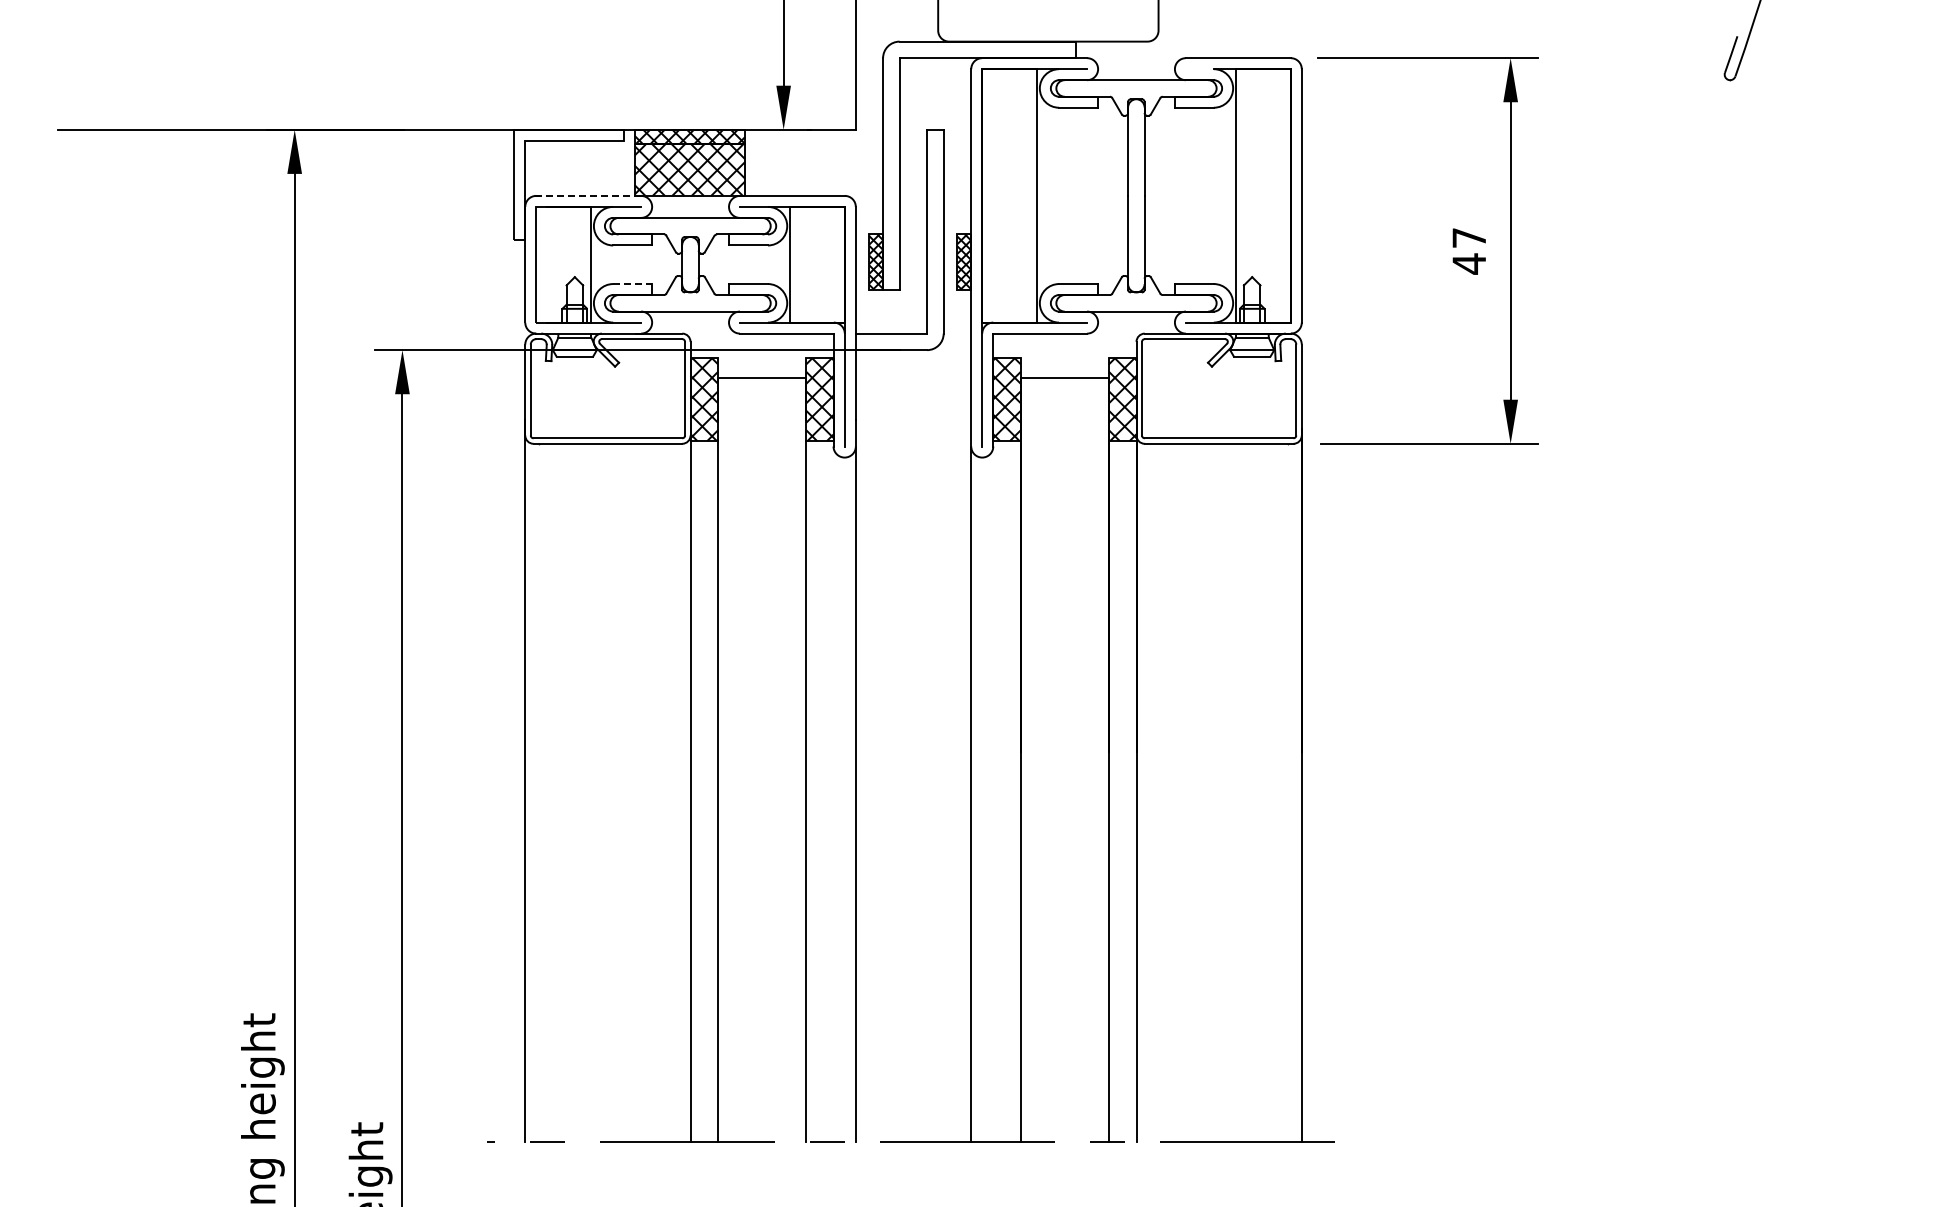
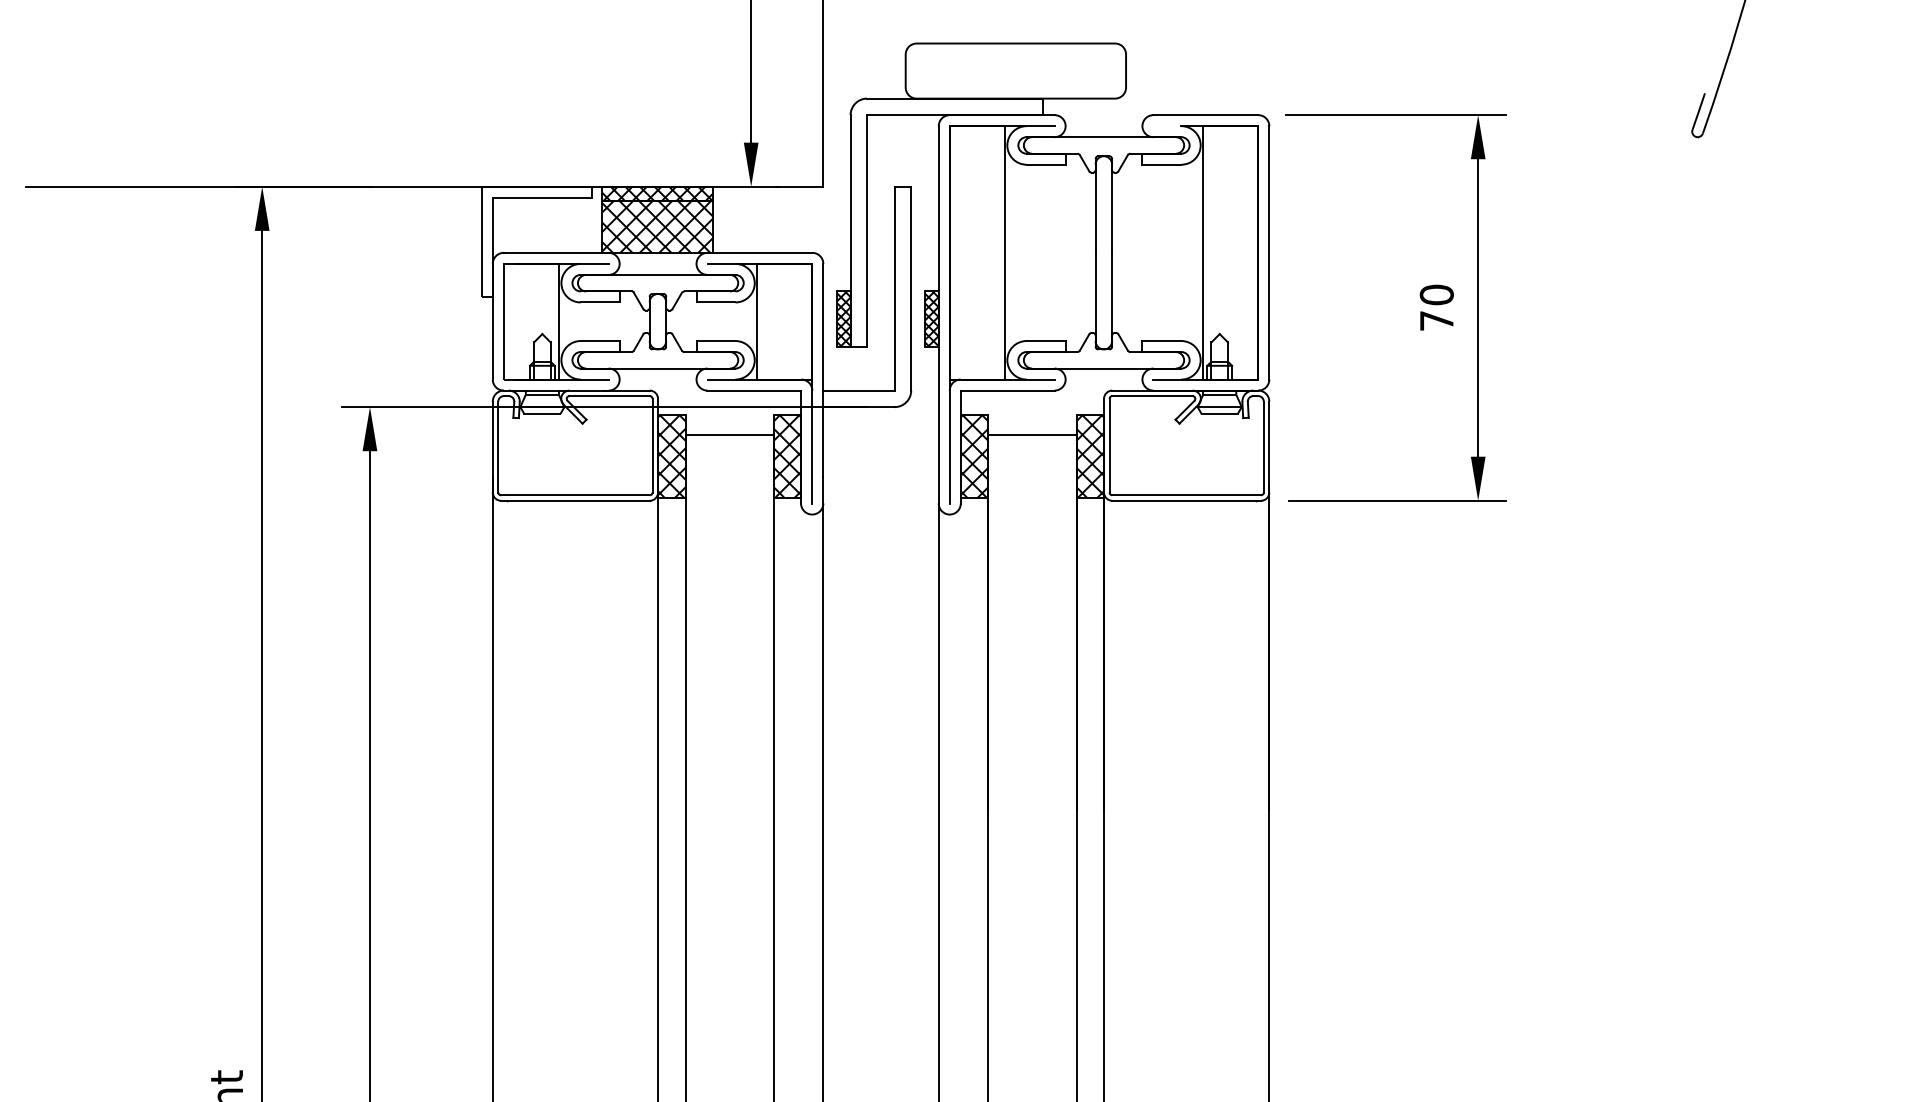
line: (588, 195) -> (556, 252), dashed -> solid
text: (1469, 250) -> (1437, 307), 47 -> 70
line: (633, 284) -> (601, 341), dashed -> solid

